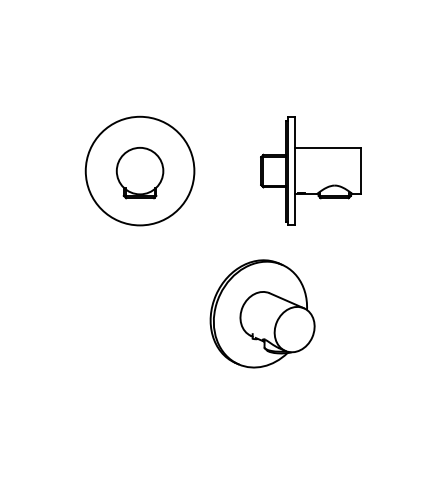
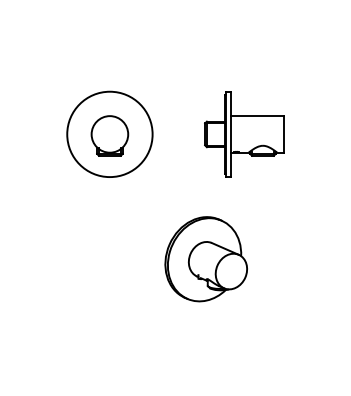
part: (262, 313) -> (206, 258), moved

